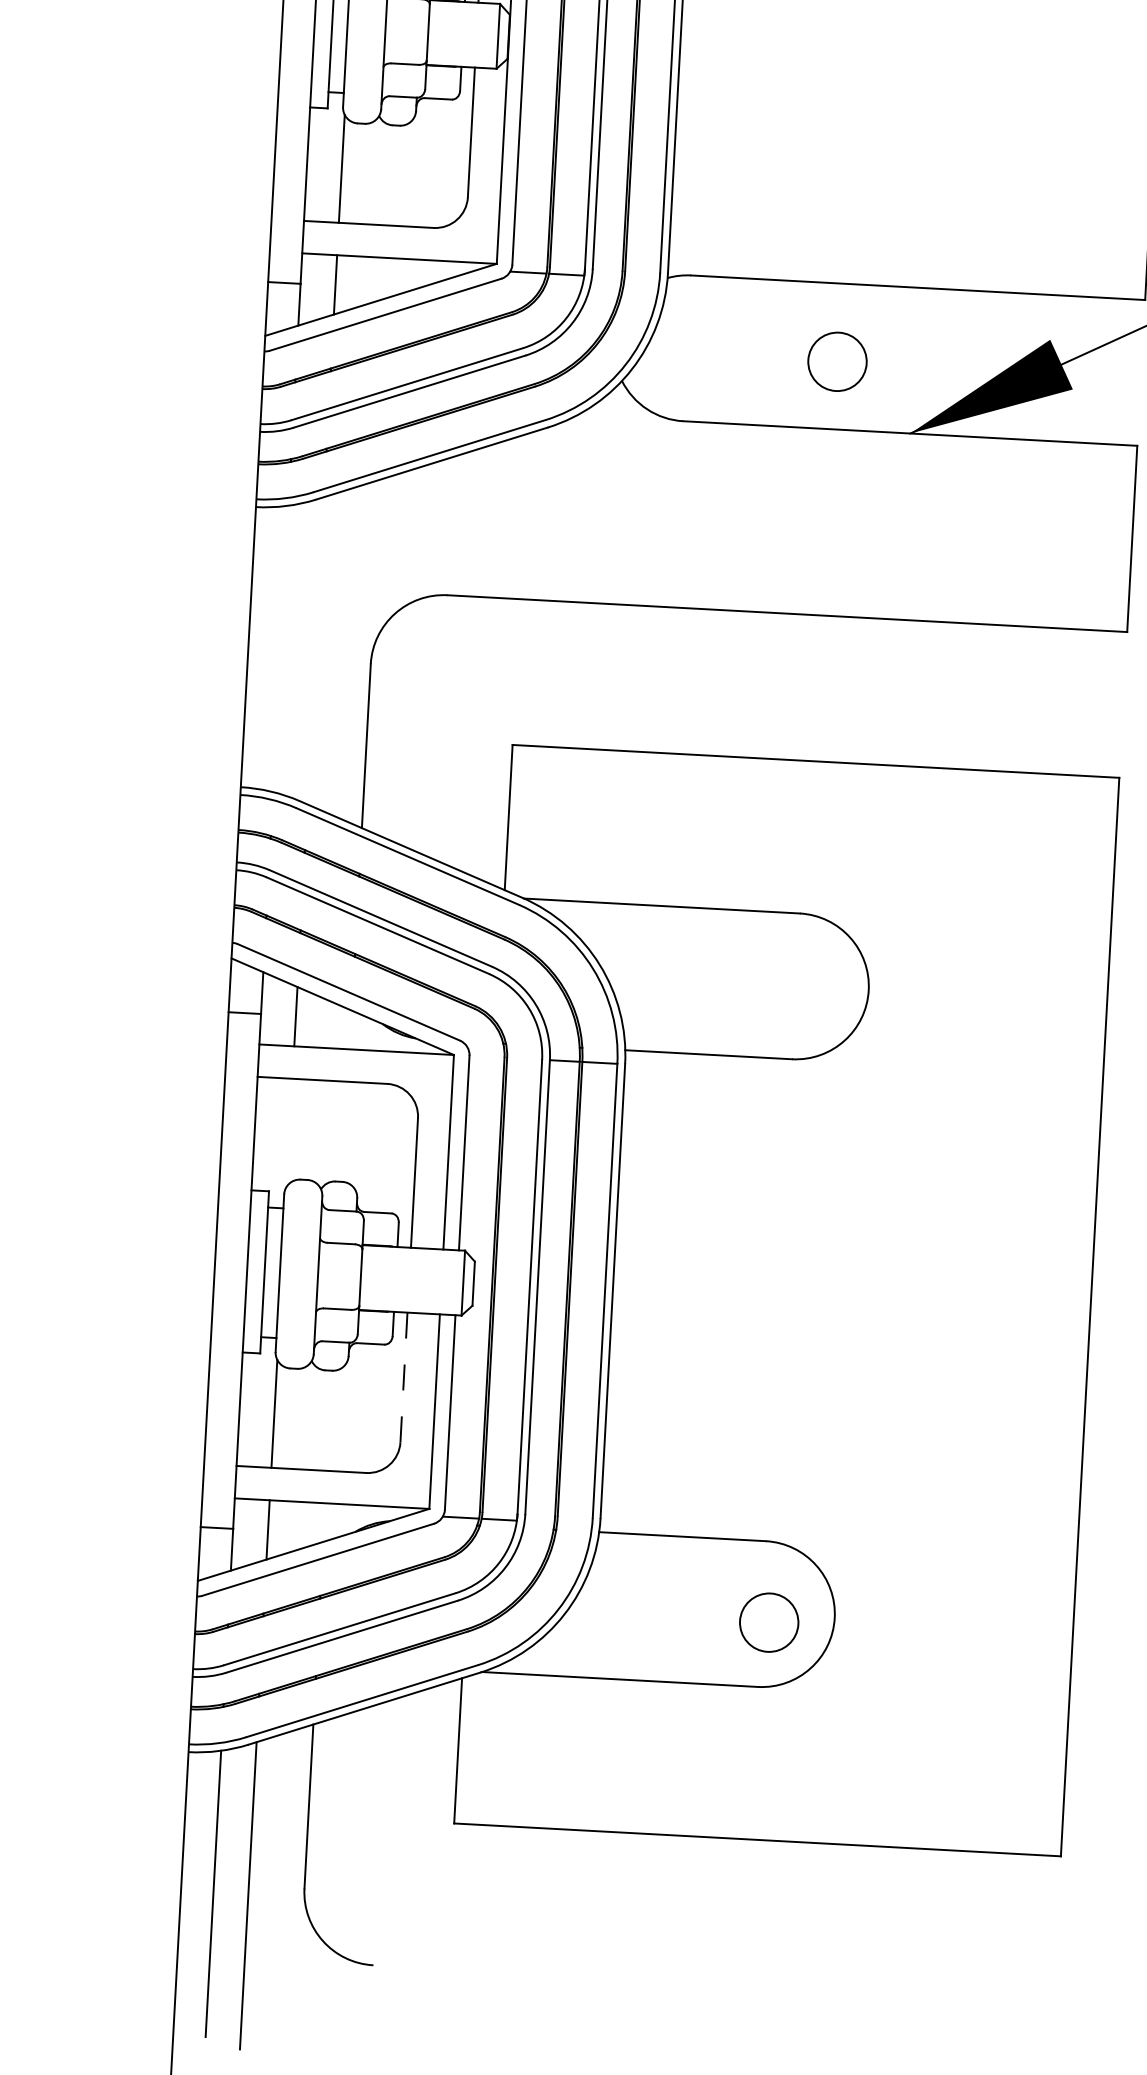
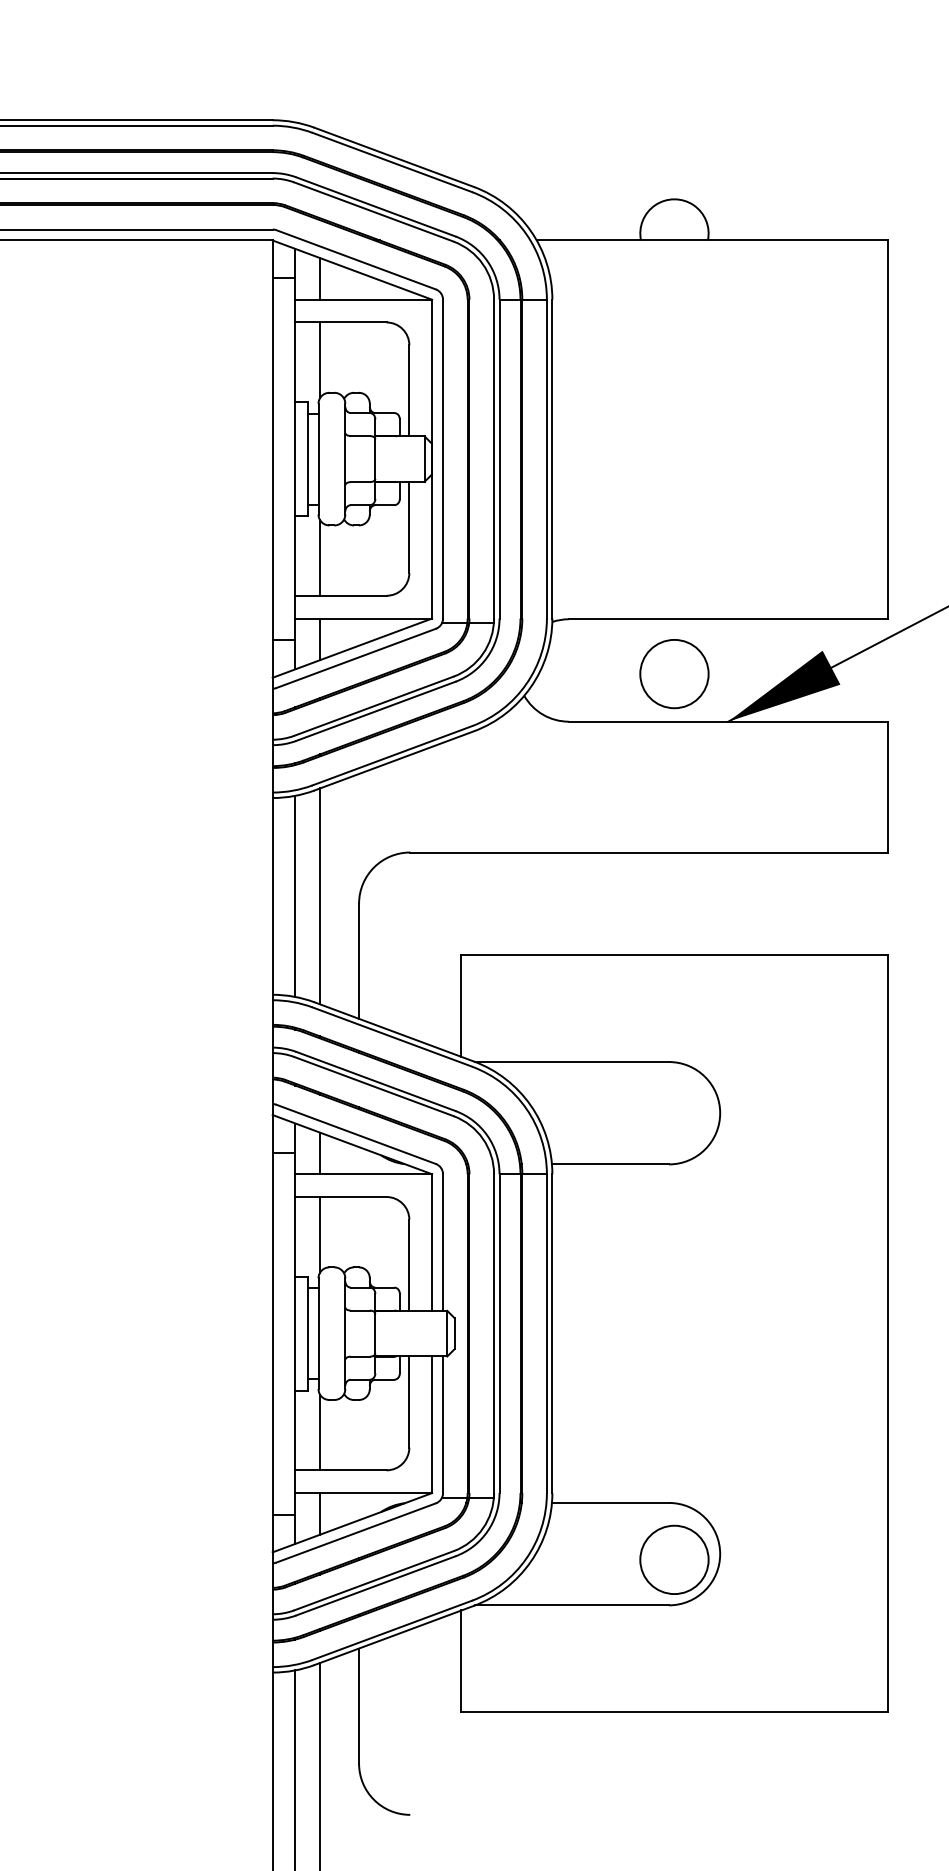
circle: (837, 362) -> (674, 674), size x1.67
line: (280, 647) -> (295, 895), added
line: (315, 650) -> (319, 896), added
line: (288, 1132) -> (319, 1234), added
line: (404, 1378) -> (409, 1402), dashed -> solid
circle: (769, 1622) -> (674, 1559), size x1.67

